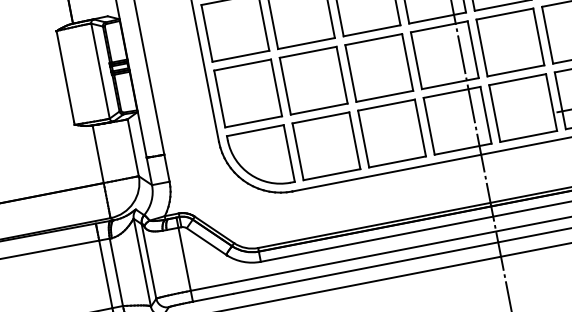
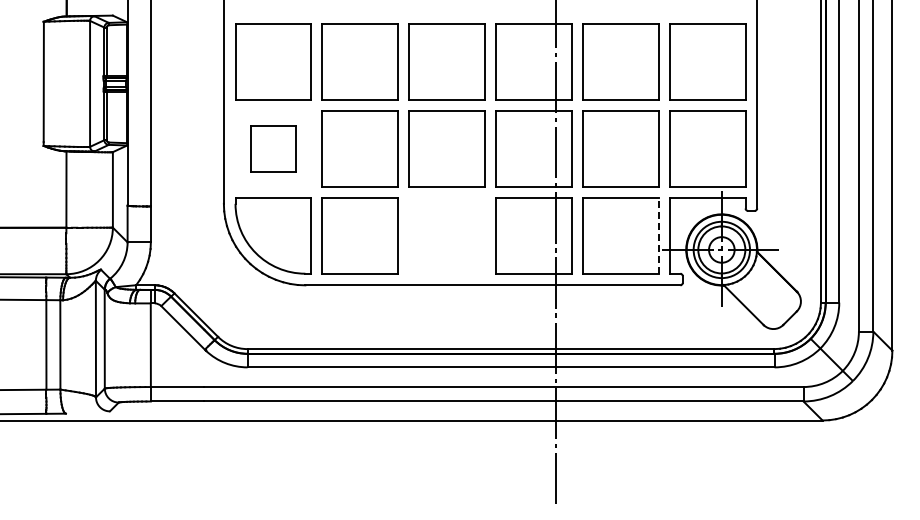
part: (248, 92) -> (273, 148), size x0.6
line: (551, 102) -> (658, 236), solid -> dashed
part: (391, 133) -> (446, 235), removed

